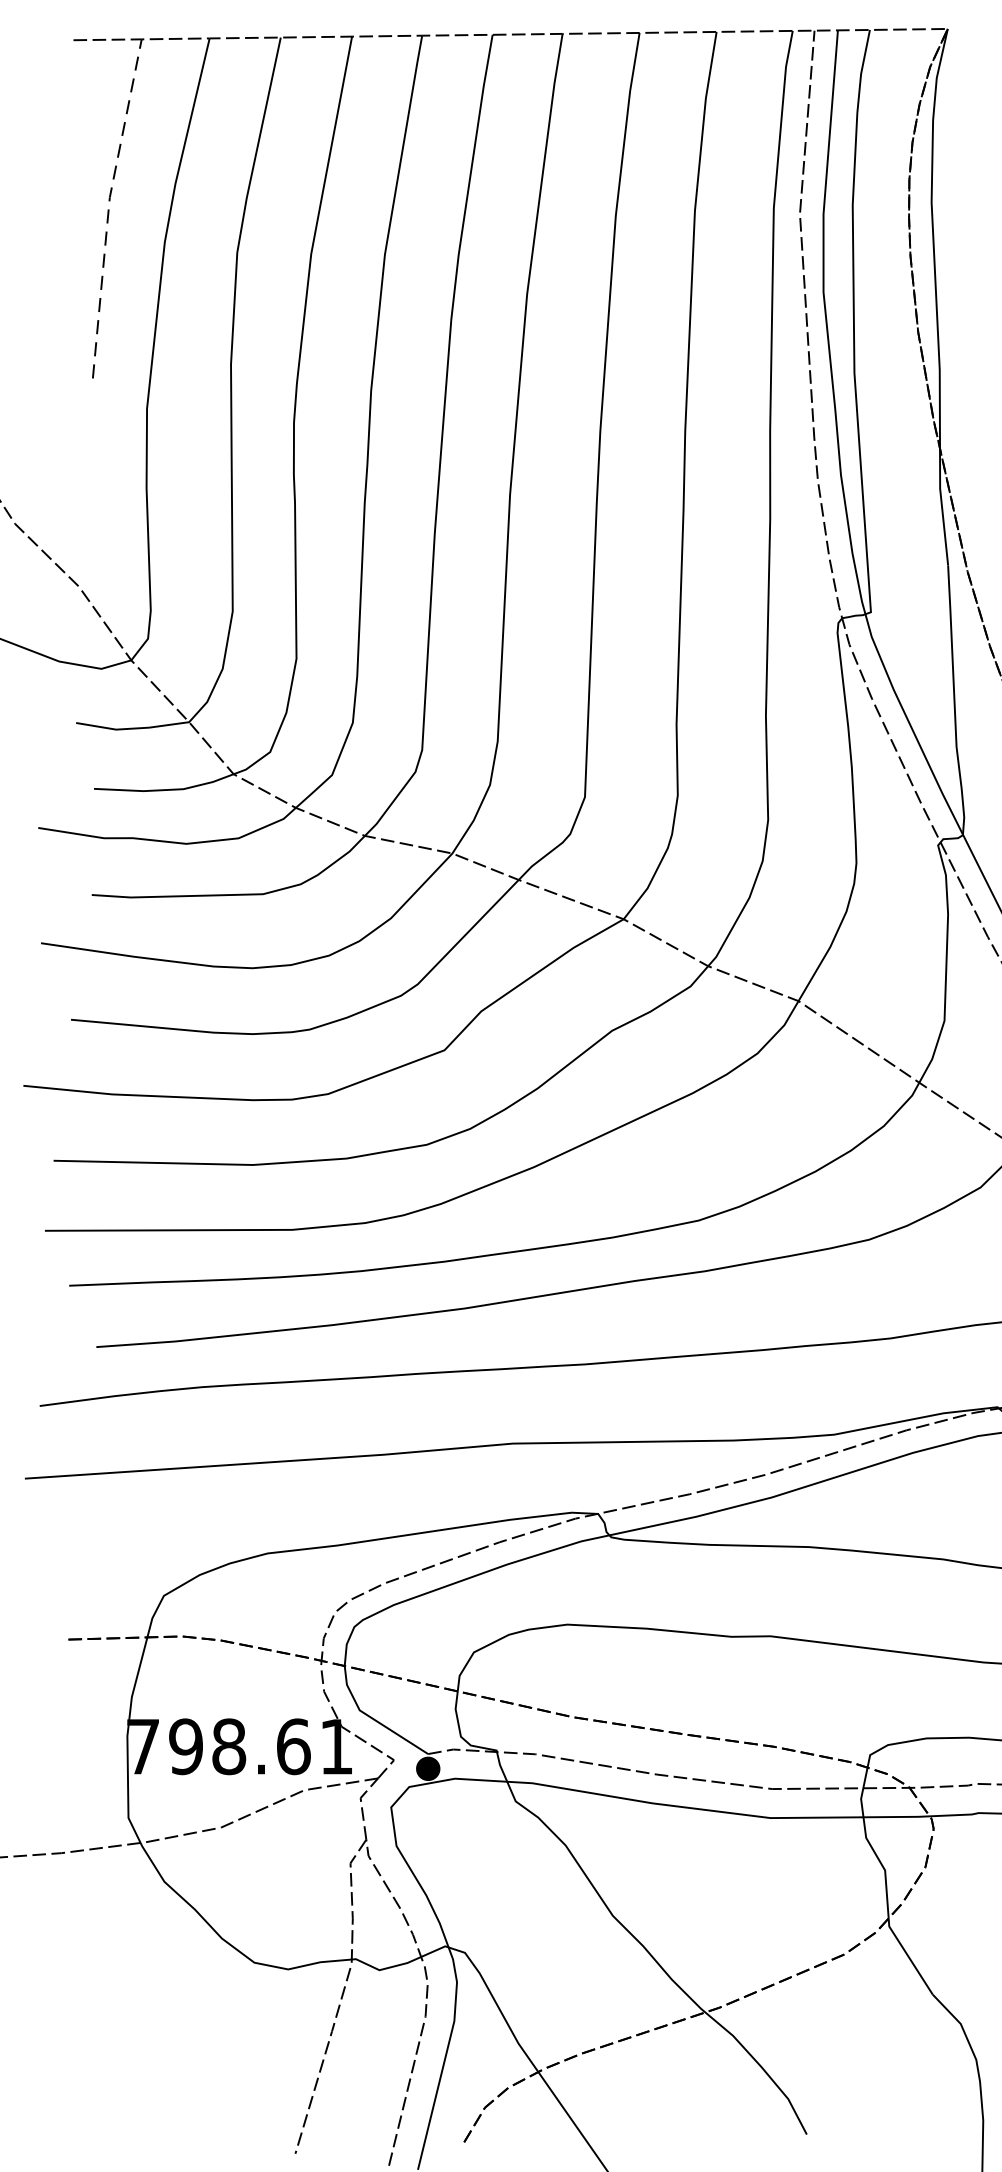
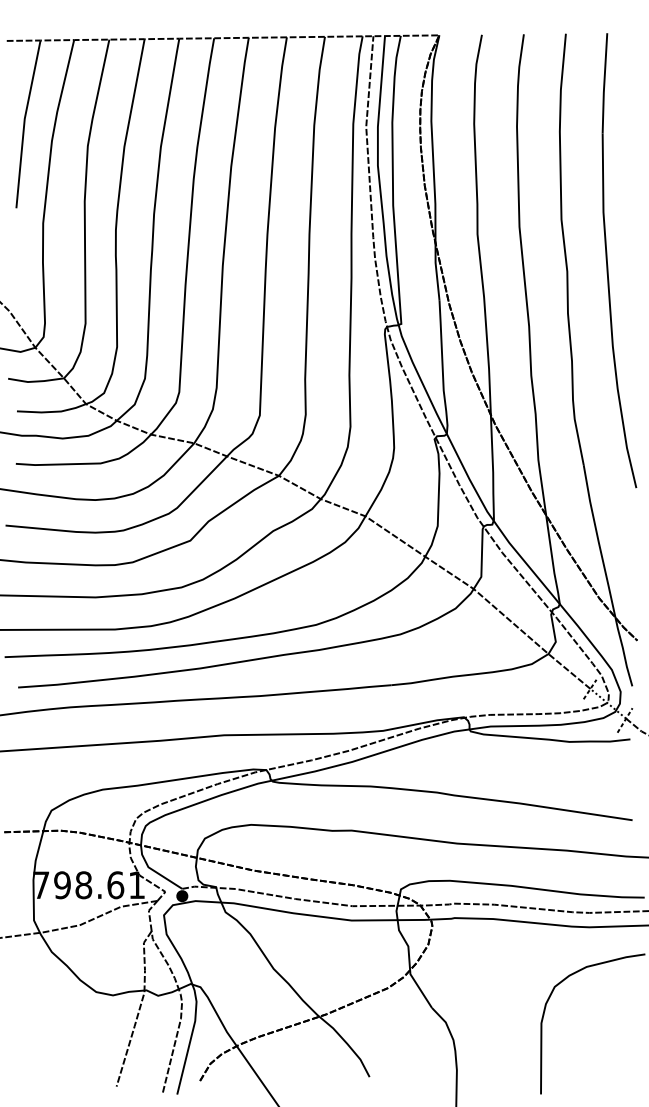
line: (109, 205) -> (24, 122), dashed -> solid

